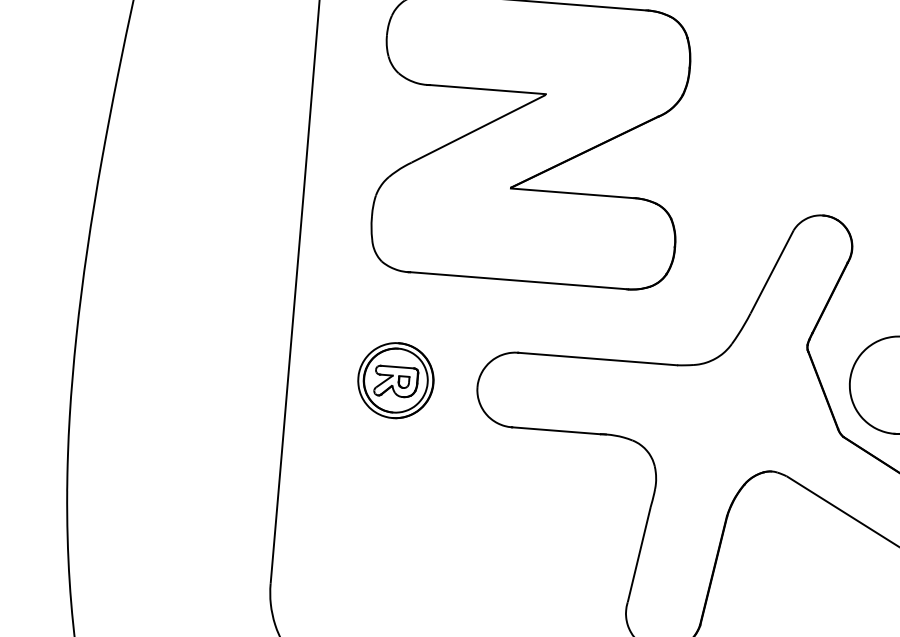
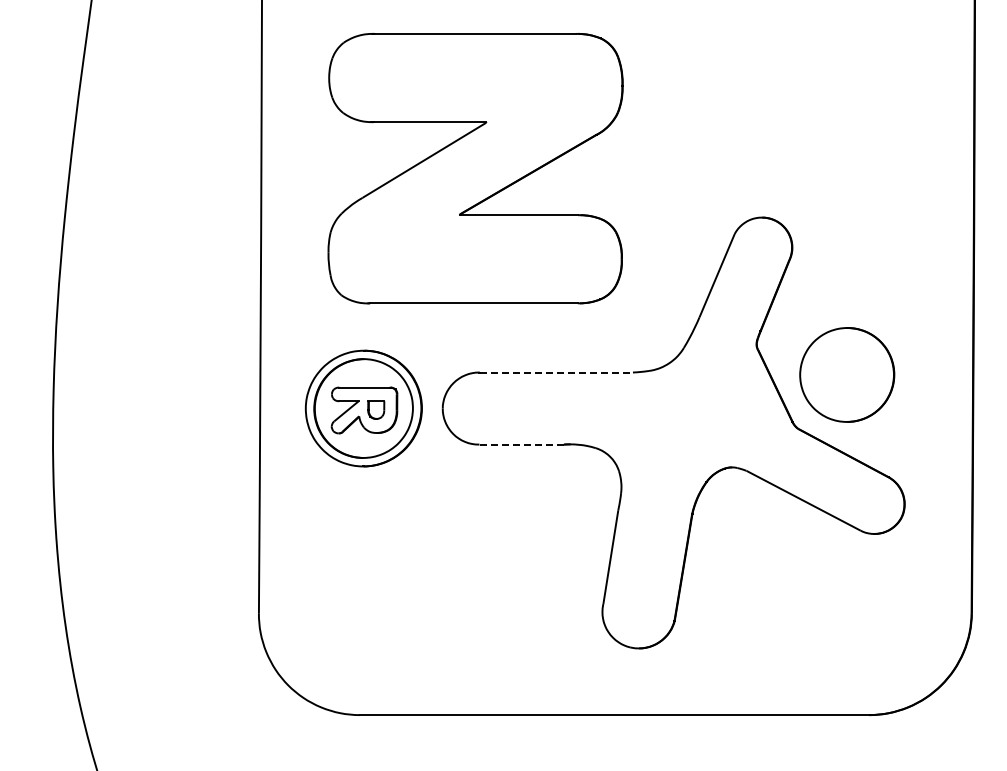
line: (598, 359) -> (556, 372), solid -> dashed
part: (395, 380) -> (363, 408), size x1.6
line: (556, 430) -> (521, 444), solid -> dashed

